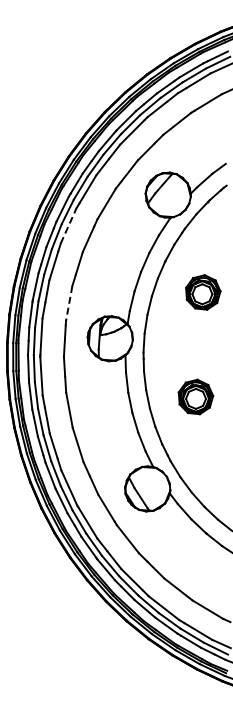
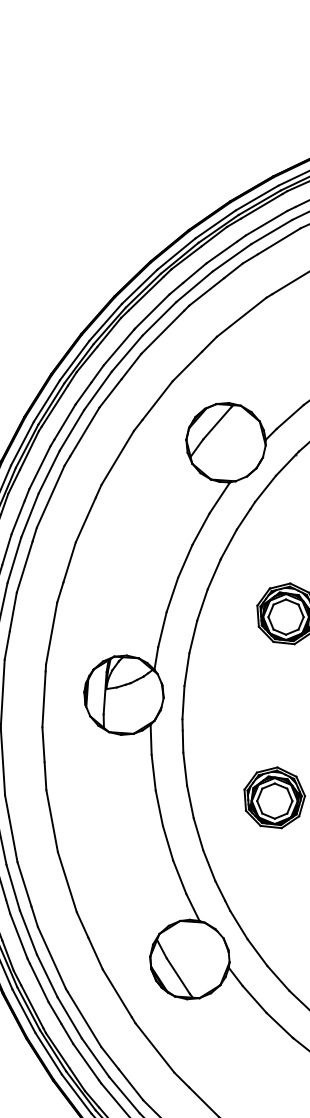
line: (68, 225) -> (50, 496), dashed -> solid
line: (69, 303) -> (52, 633), dashed -> solid

